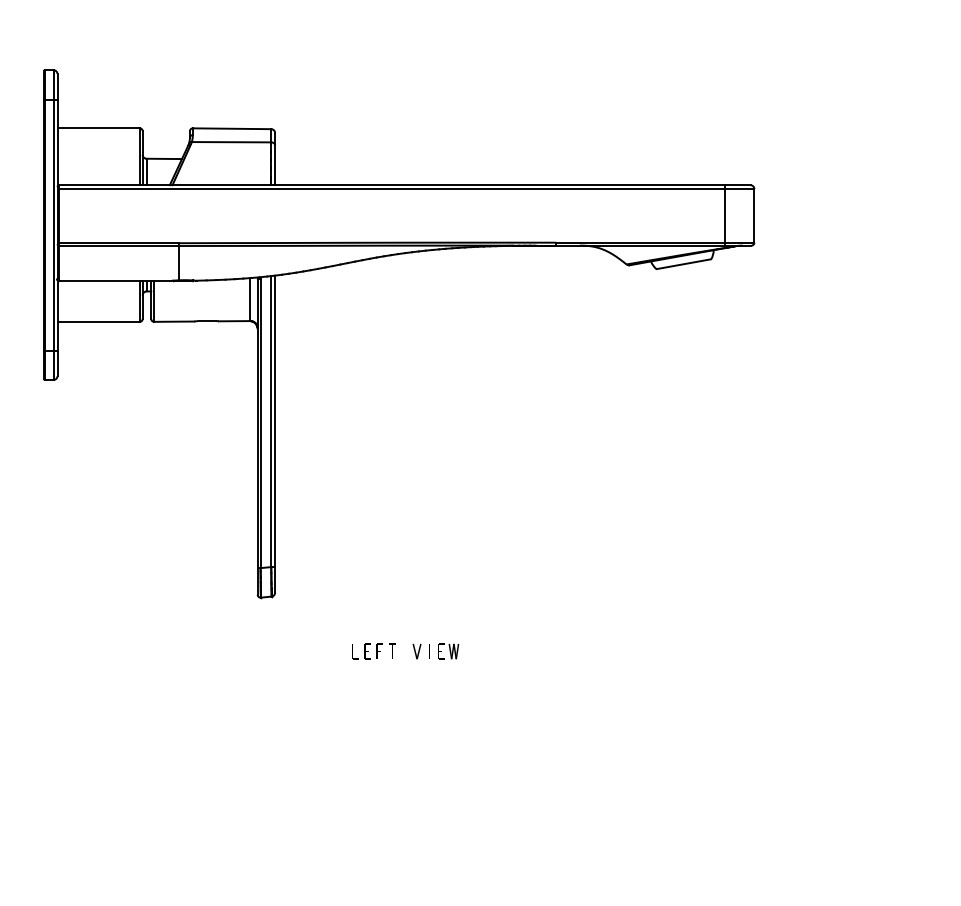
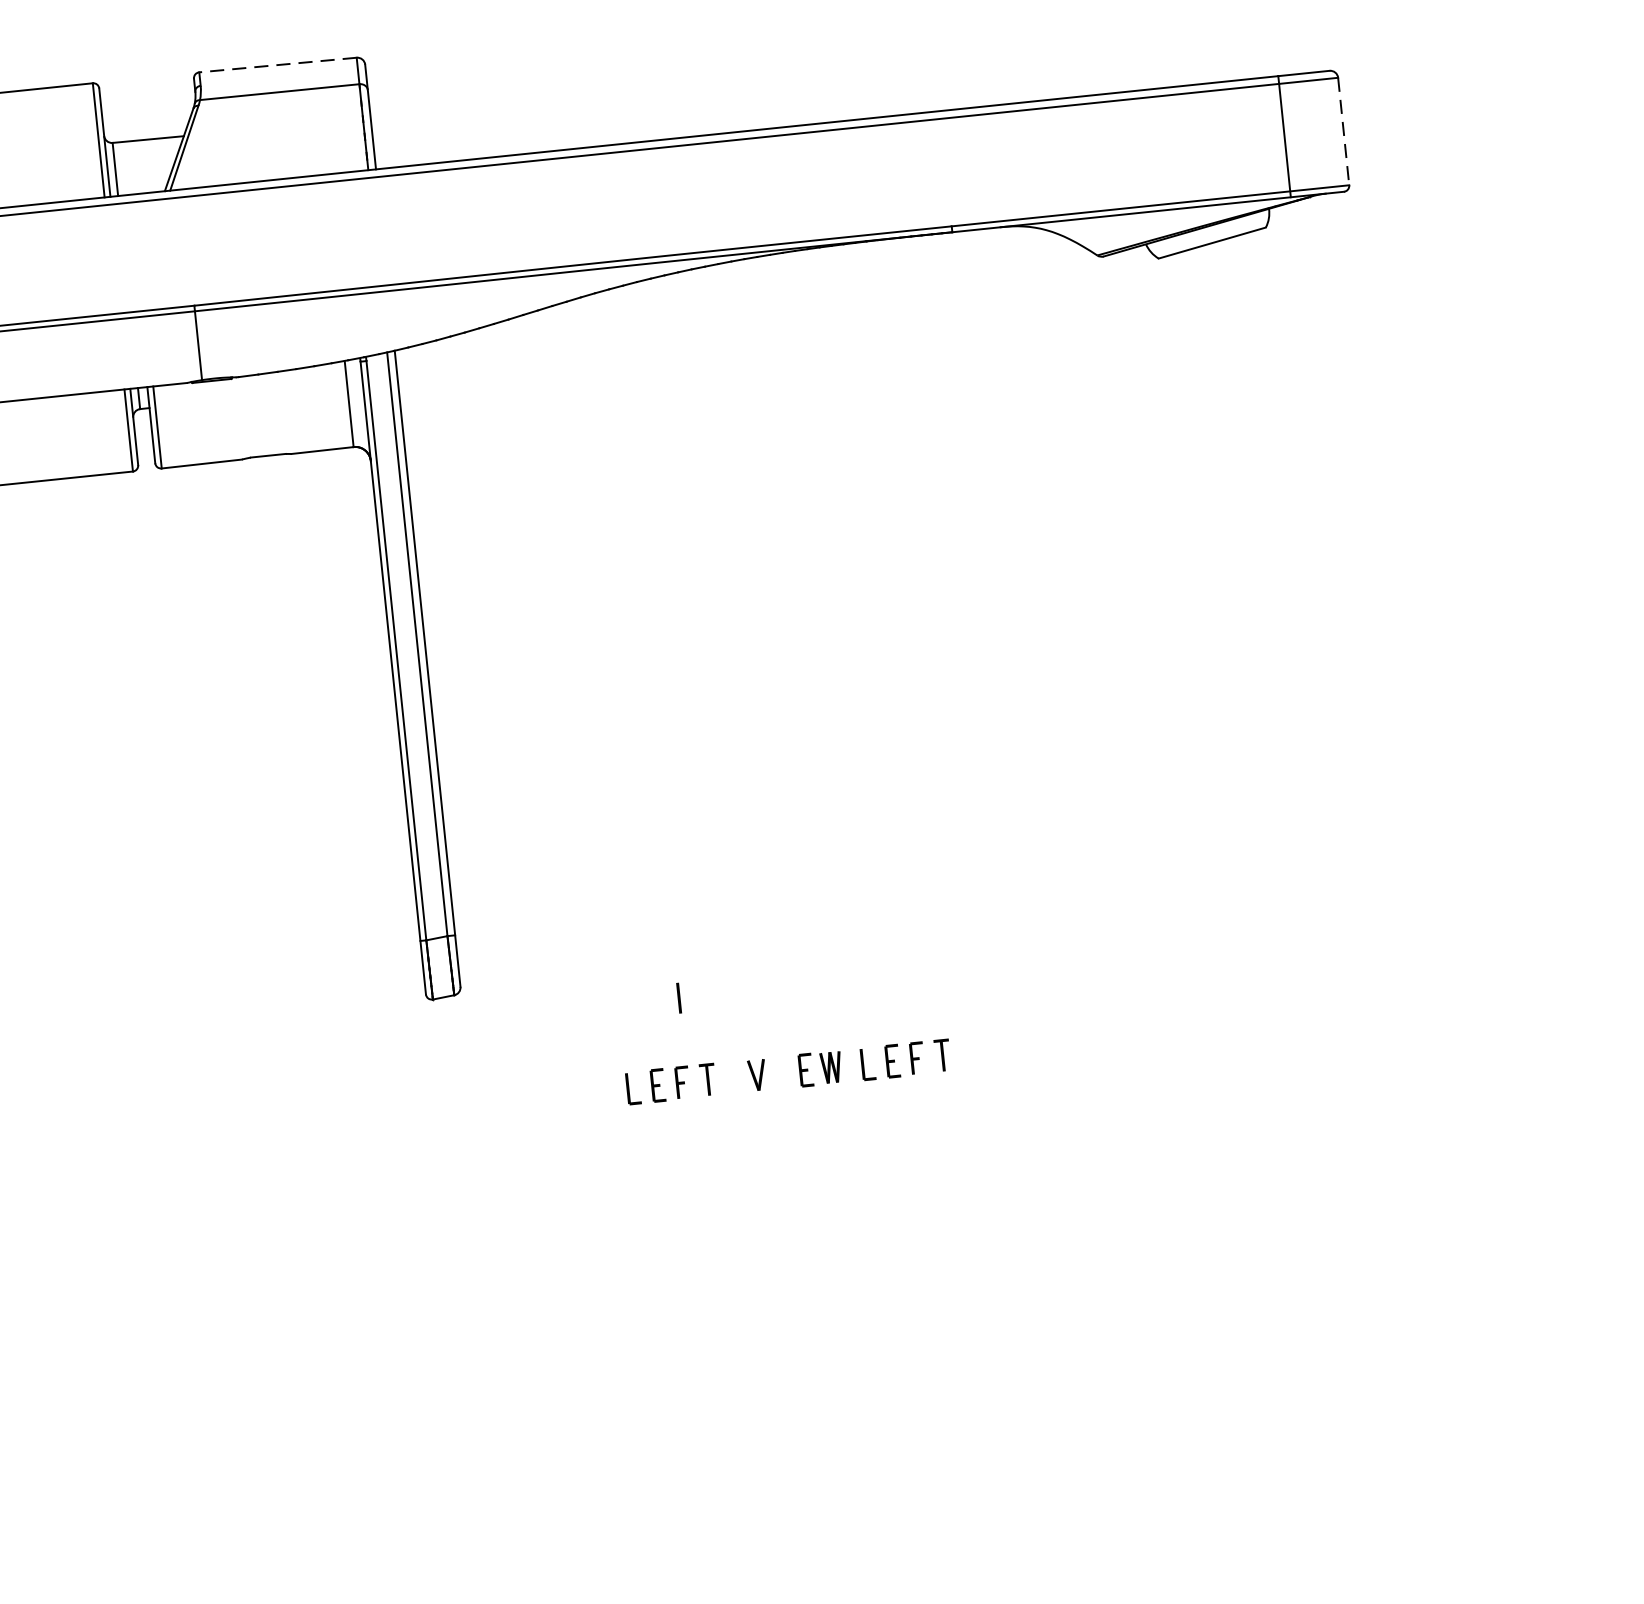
line: (231, 128) -> (276, 64), solid -> dashed
line: (754, 215) -> (1343, 130), solid -> dashed
line: (429, 651) -> (679, 998), moved
part: (490, 651) -> (904, 1059), added

